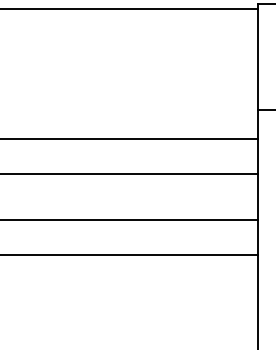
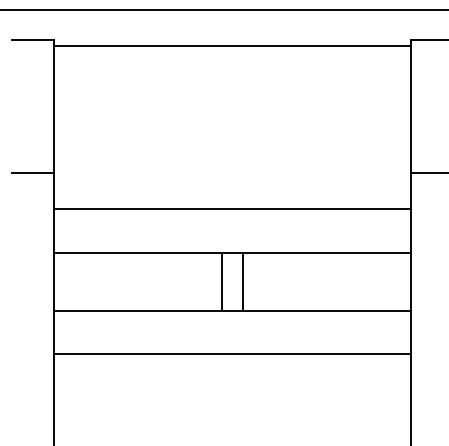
line: (107, 196) -> (221, 281), added
line: (124, 196) -> (243, 281), added

